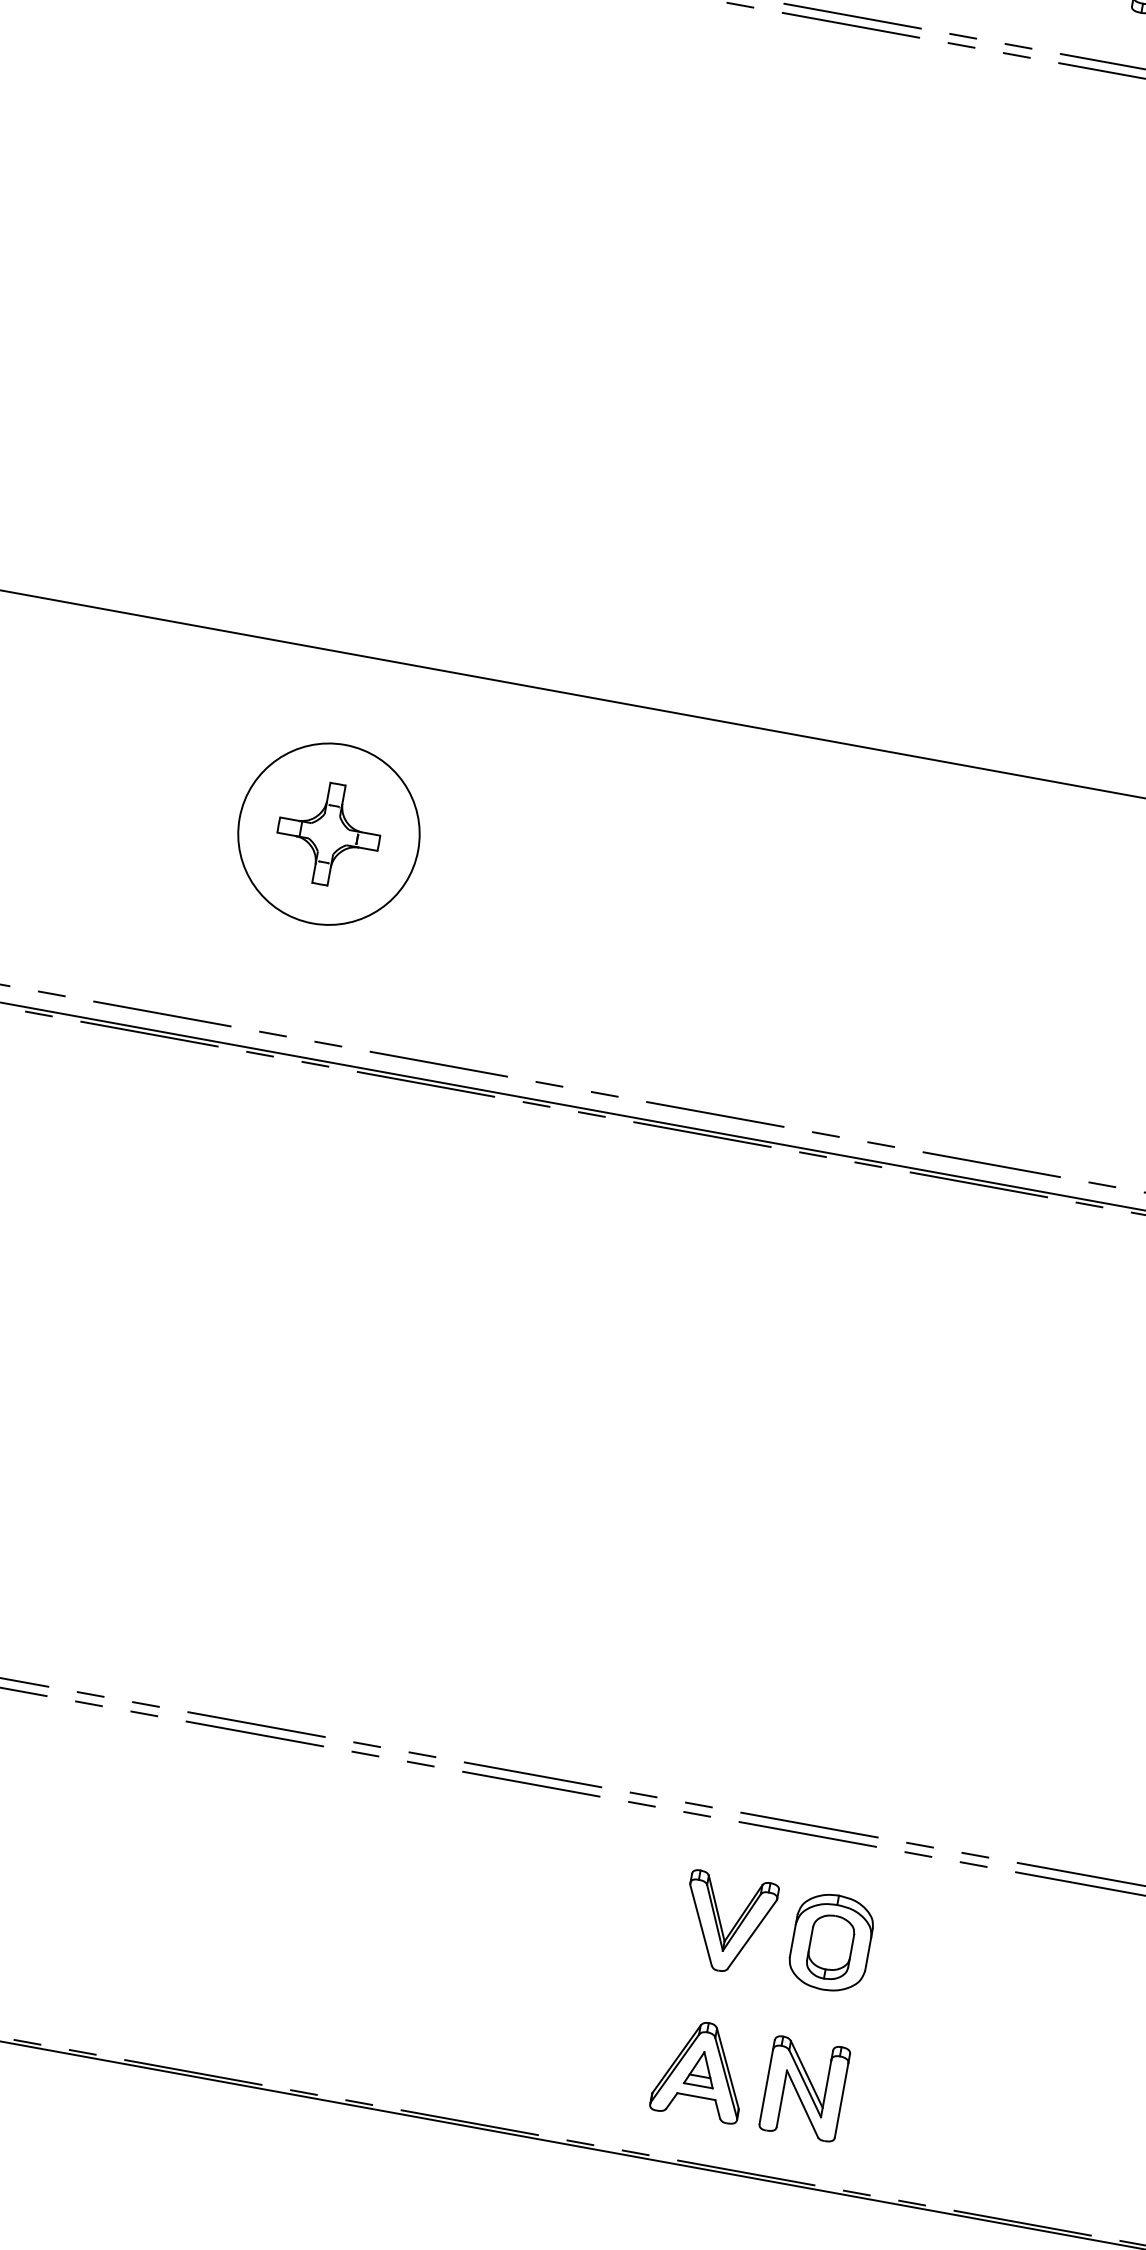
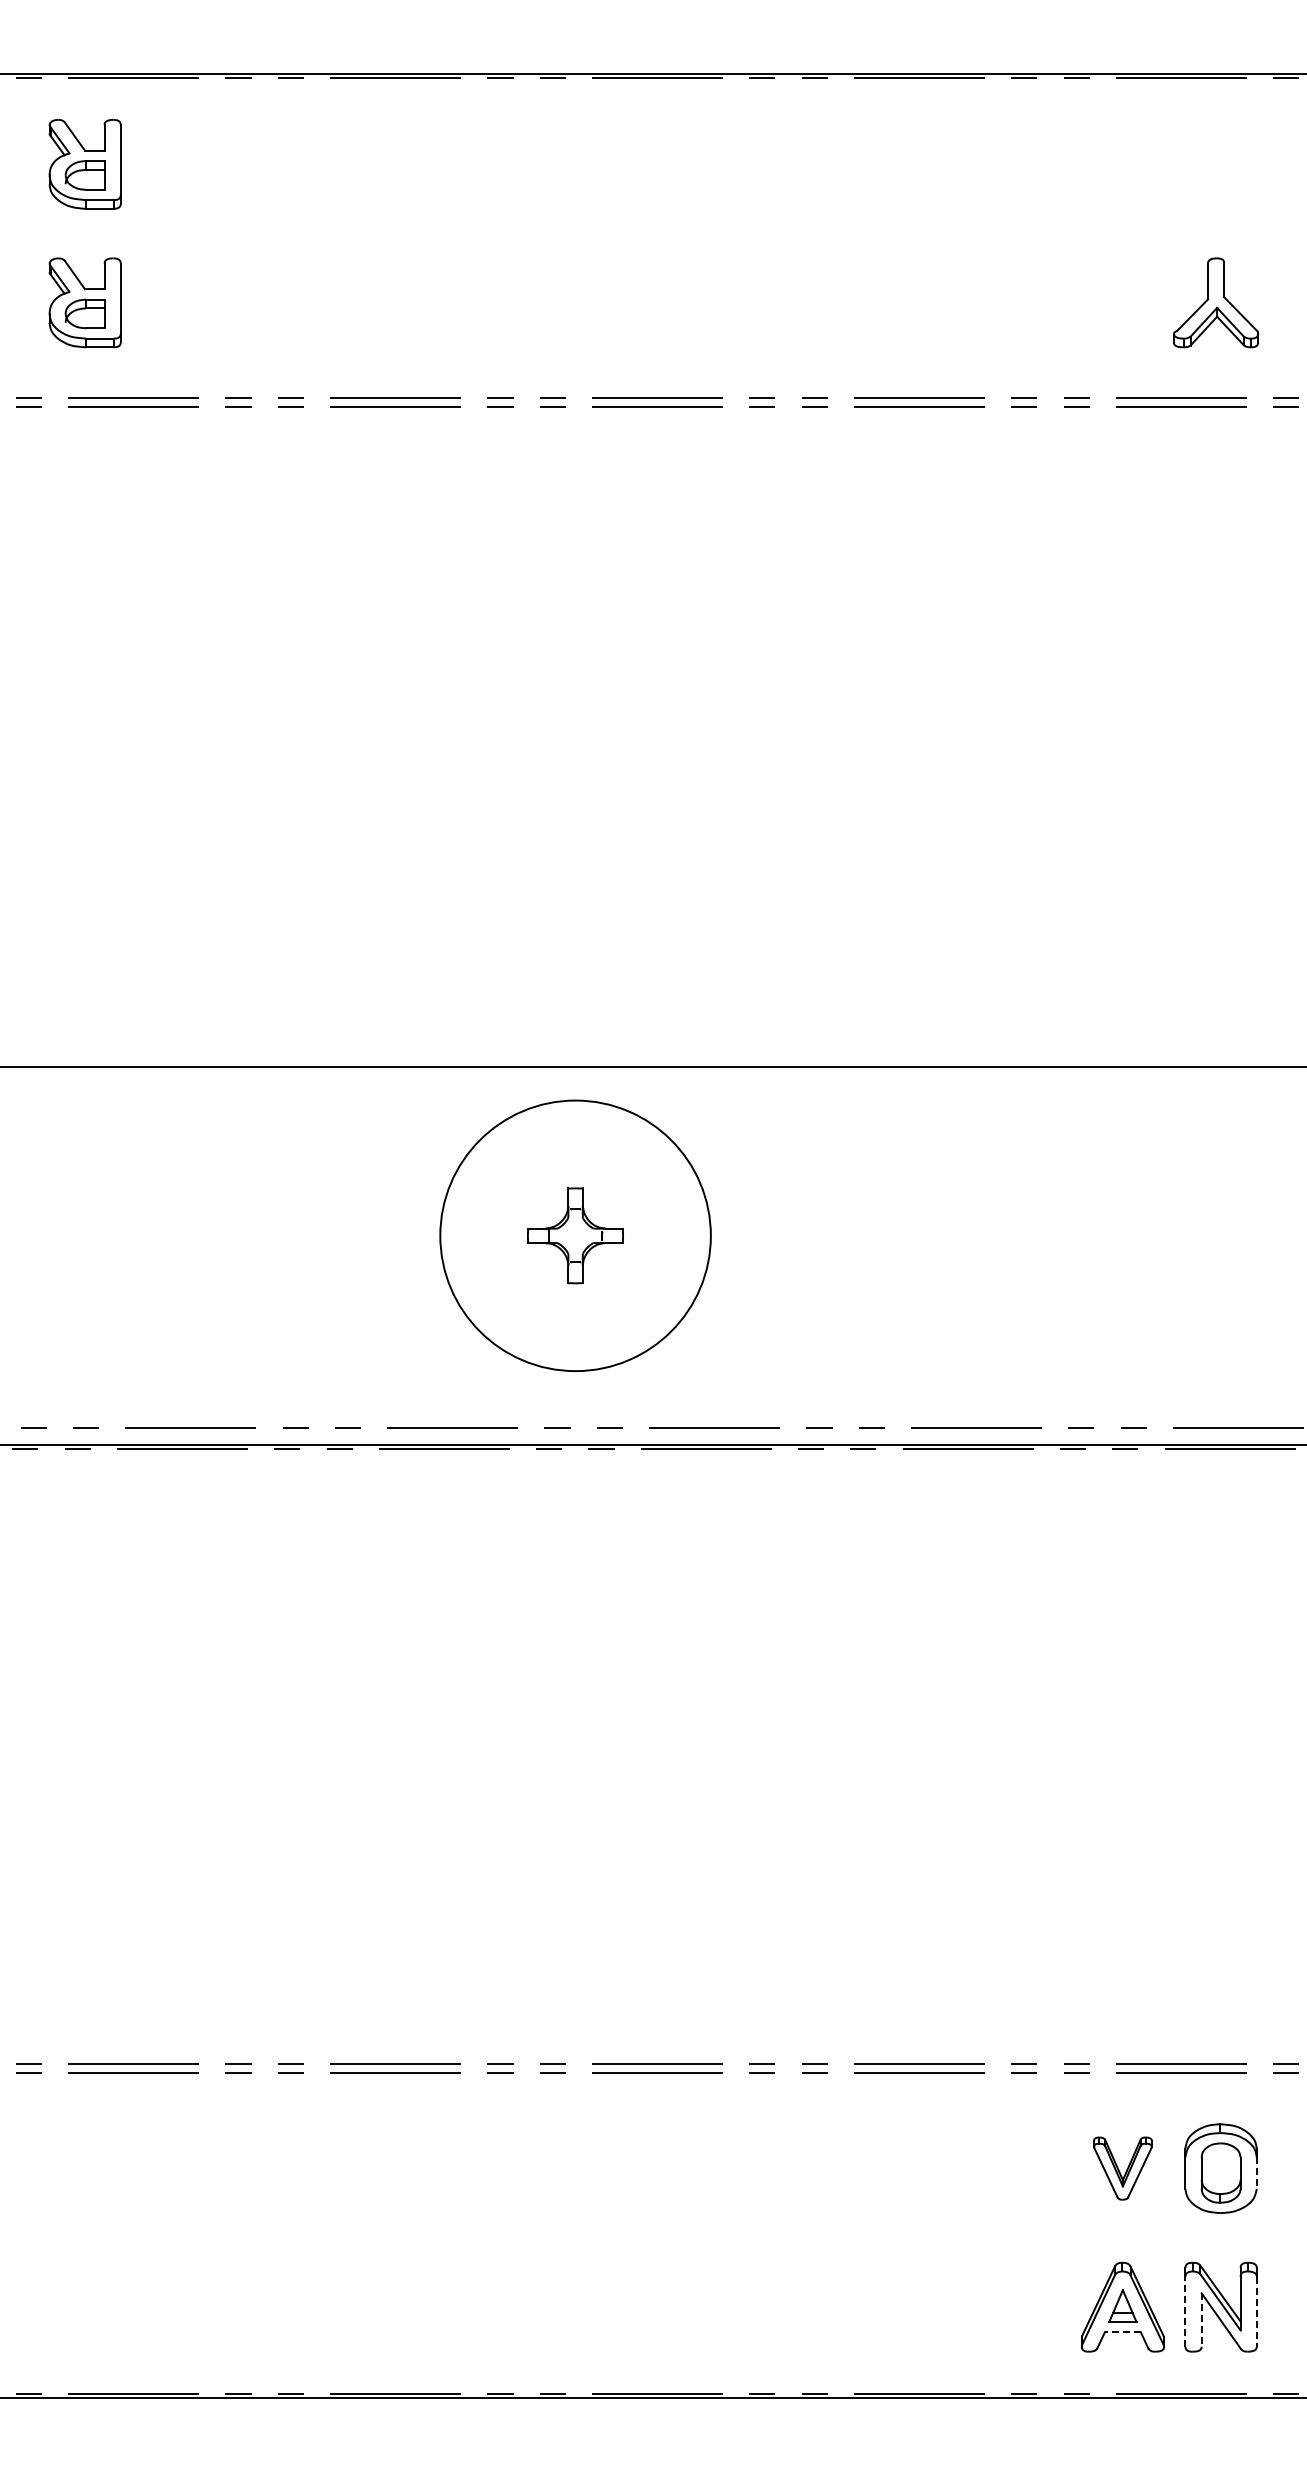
circle: (328, 833) -> (575, 1235), size x1.6
part: (727, 1923) -> (1122, 2168), size x0.7
line: (867, 1954) -> (1256, 2173), solid -> dashed
line: (766, 2086) -> (1185, 2311), solid -> dashed
line: (695, 2096) -> (1122, 2332), solid -> dashed
line: (781, 2099) -> (1201, 2320), solid -> dashed
line: (841, 2101) -> (1256, 2312), solid -> dashed

